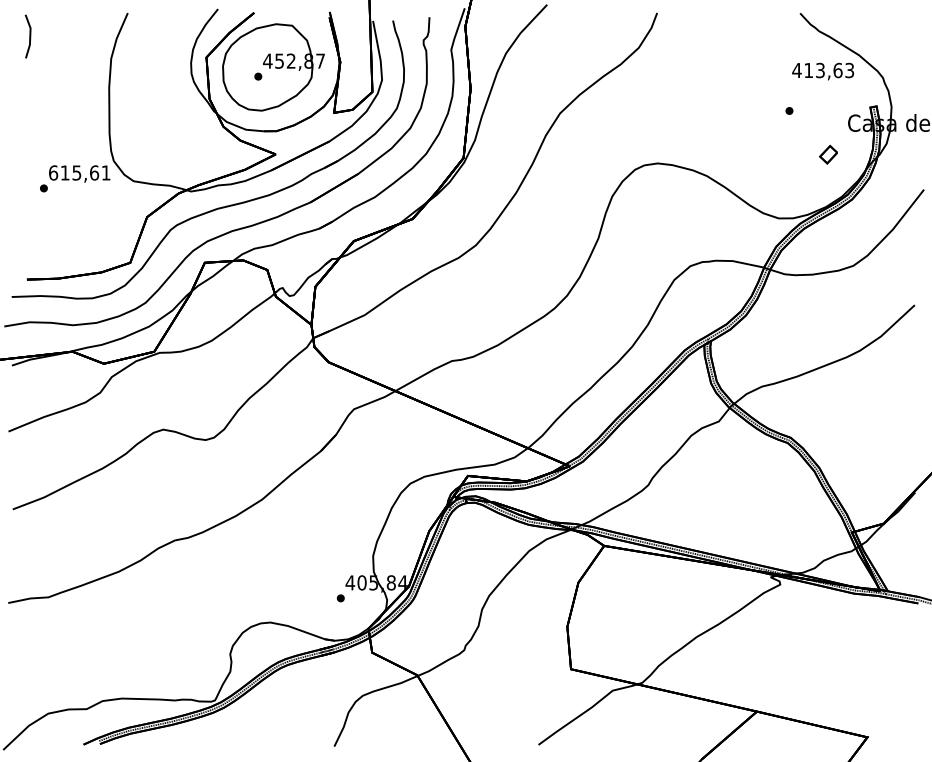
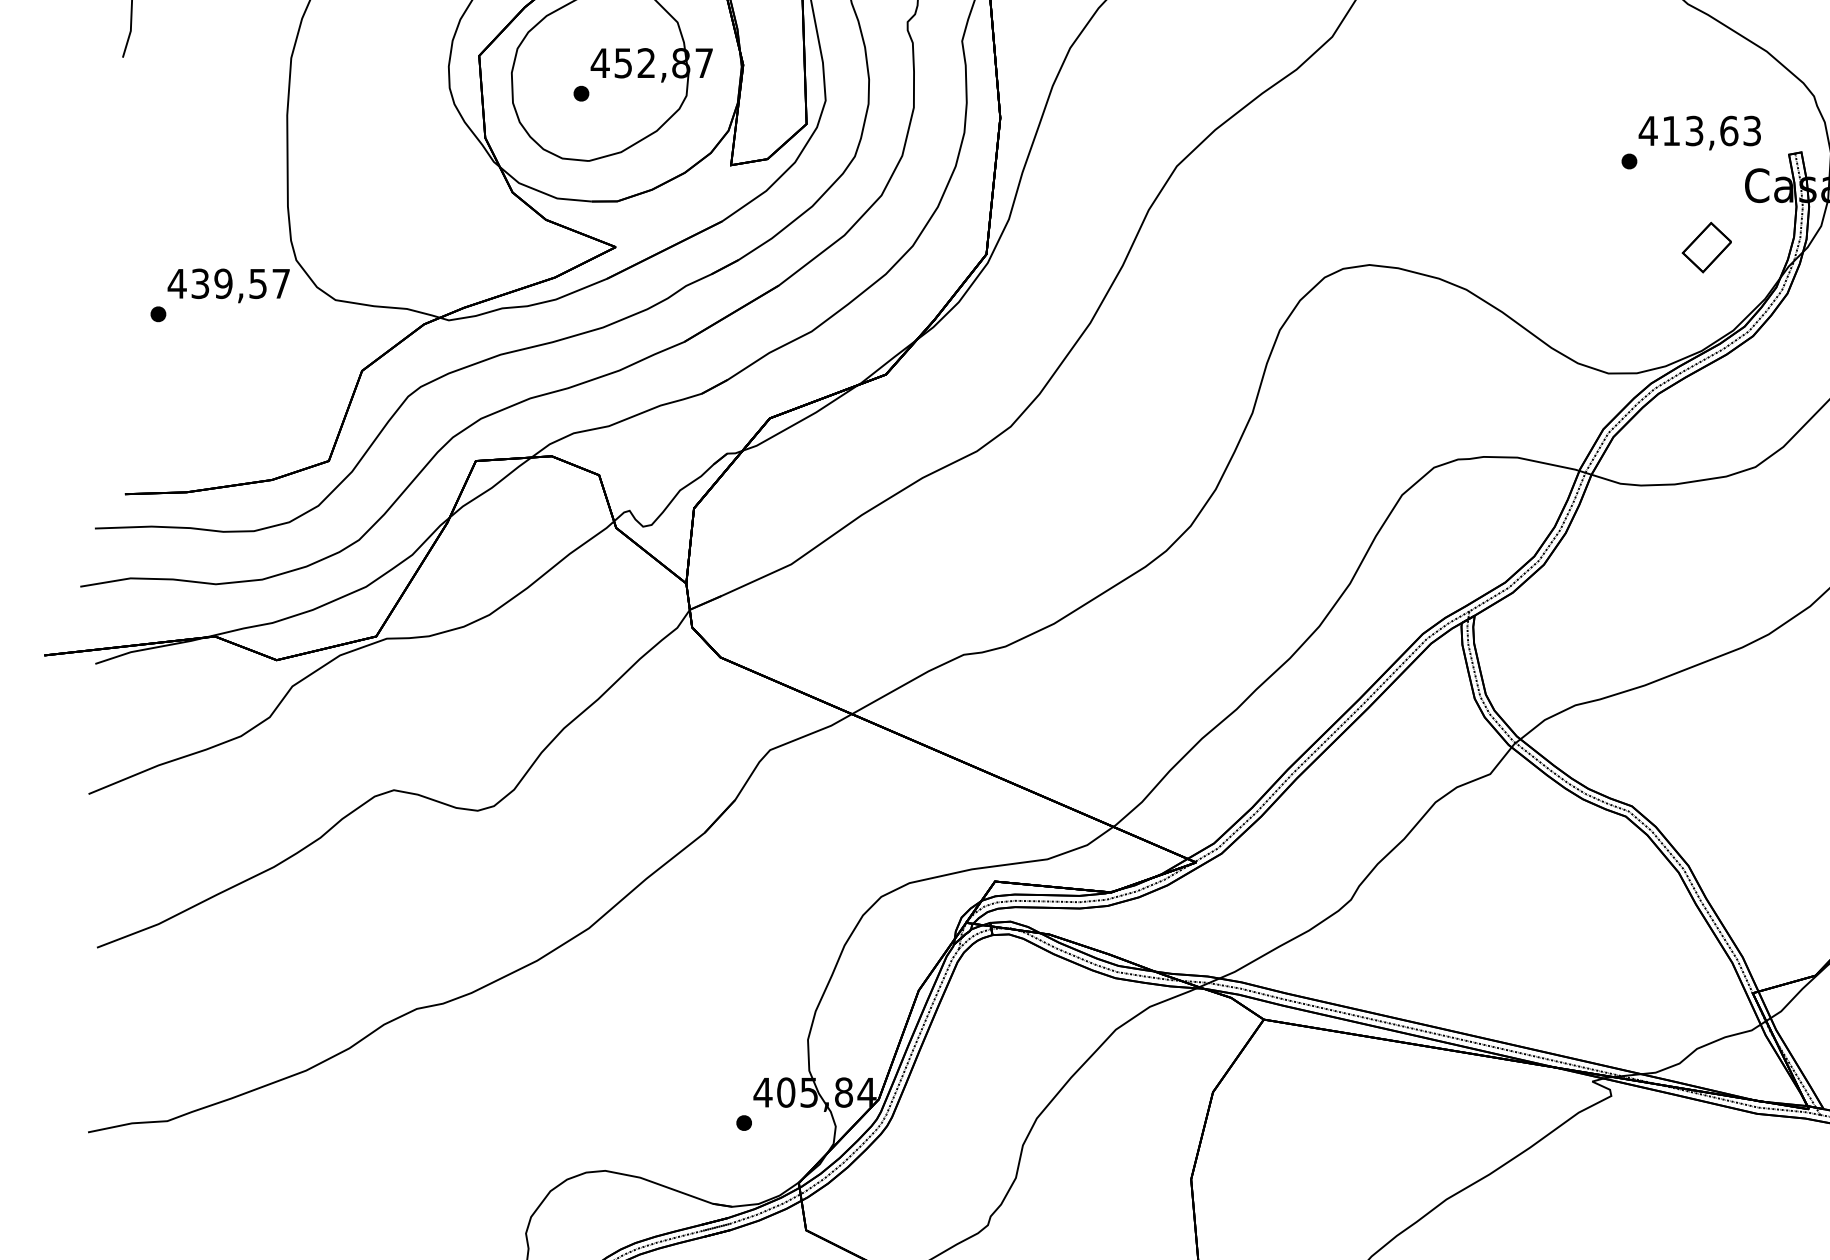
text: (823, 71) -> (1700, 132), moved
part: (828, 154) -> (1706, 247), size x1.43
text: (79, 172) -> (228, 282), 615,61 -> 439,57

